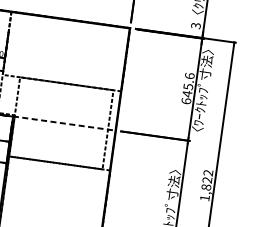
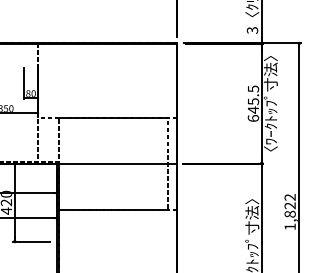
text: (189, 75) -> (253, 88), 645.6 -> 645.5
line: (63, 123) -> (115, 163), dashed -> solid

